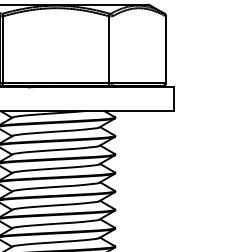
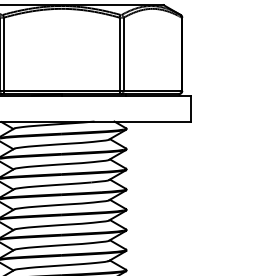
line: (112, 49) -> (123, 54), added

